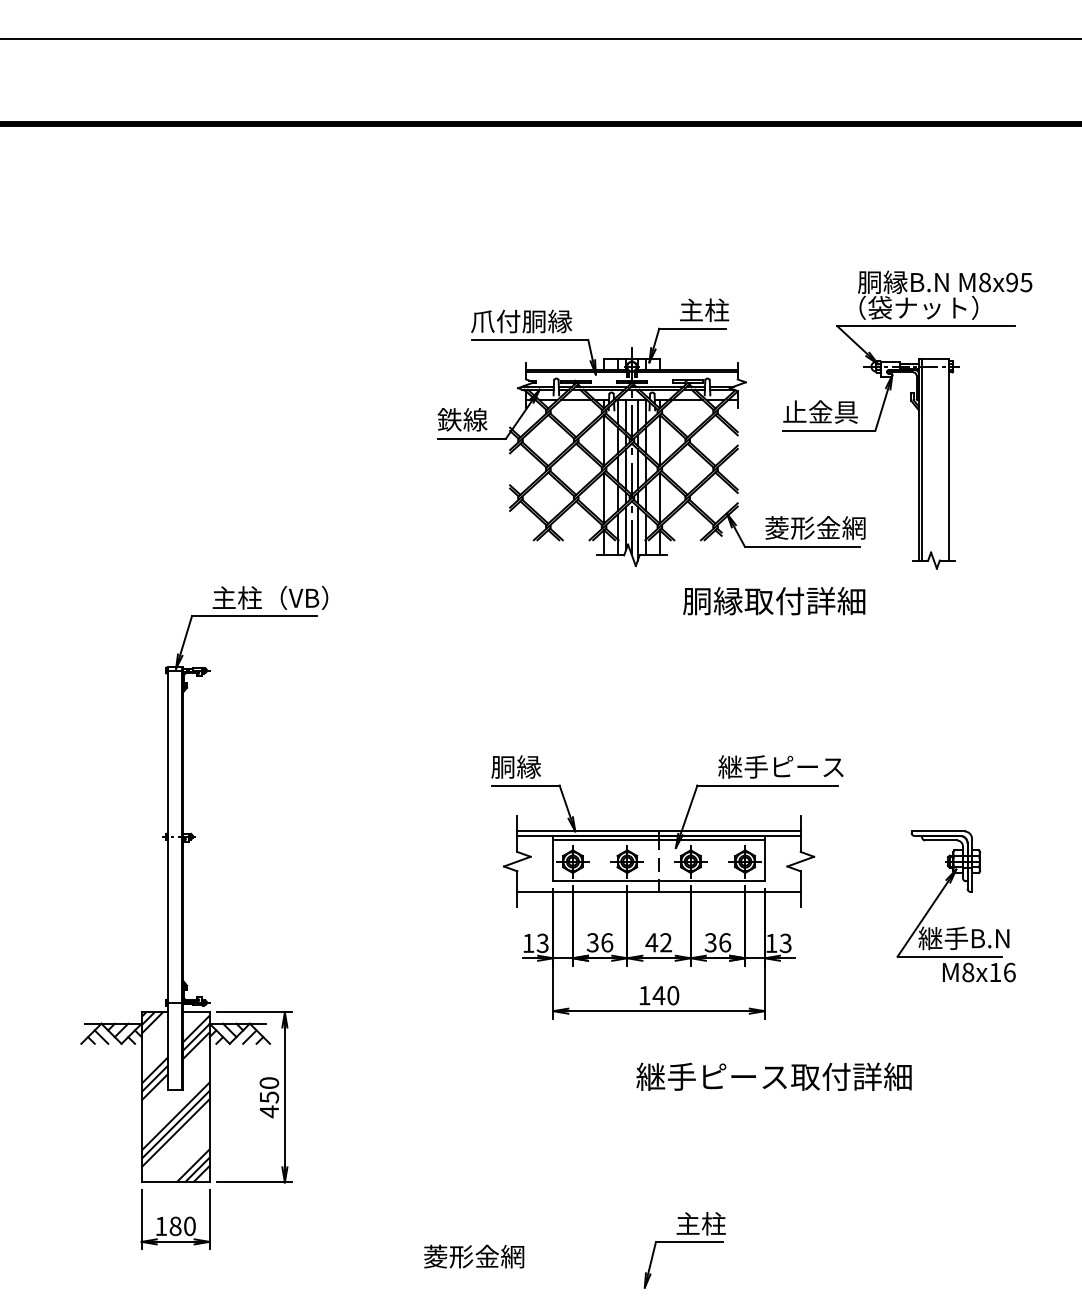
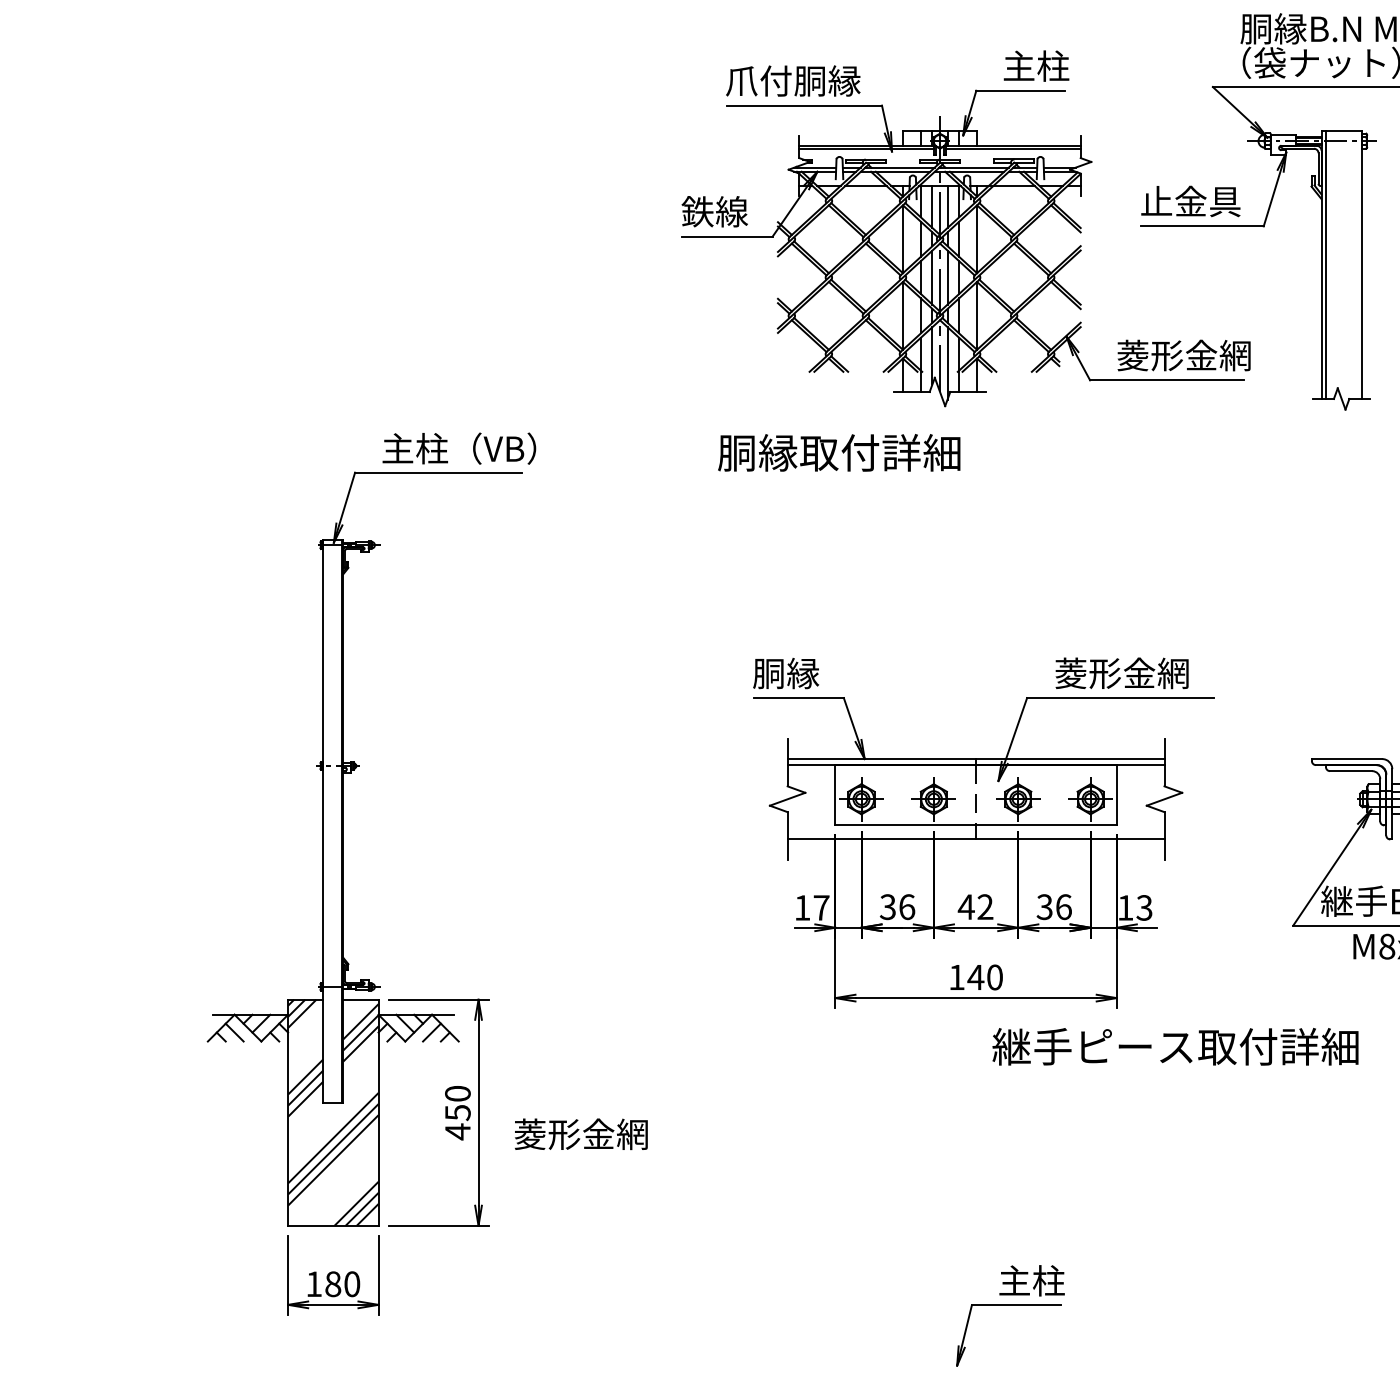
text: (774, 601) -> (839, 453), moved
text: (780, 766) -> (1137, 672), 継手ピース -> 菱形金網
line: (658, 840) -> (975, 771), removed
text: (542, 943) -> (821, 908), 13 -> 17
text: (773, 1076) -> (1174, 1046), moved
text: (474, 1256) -> (581, 1134), moved

